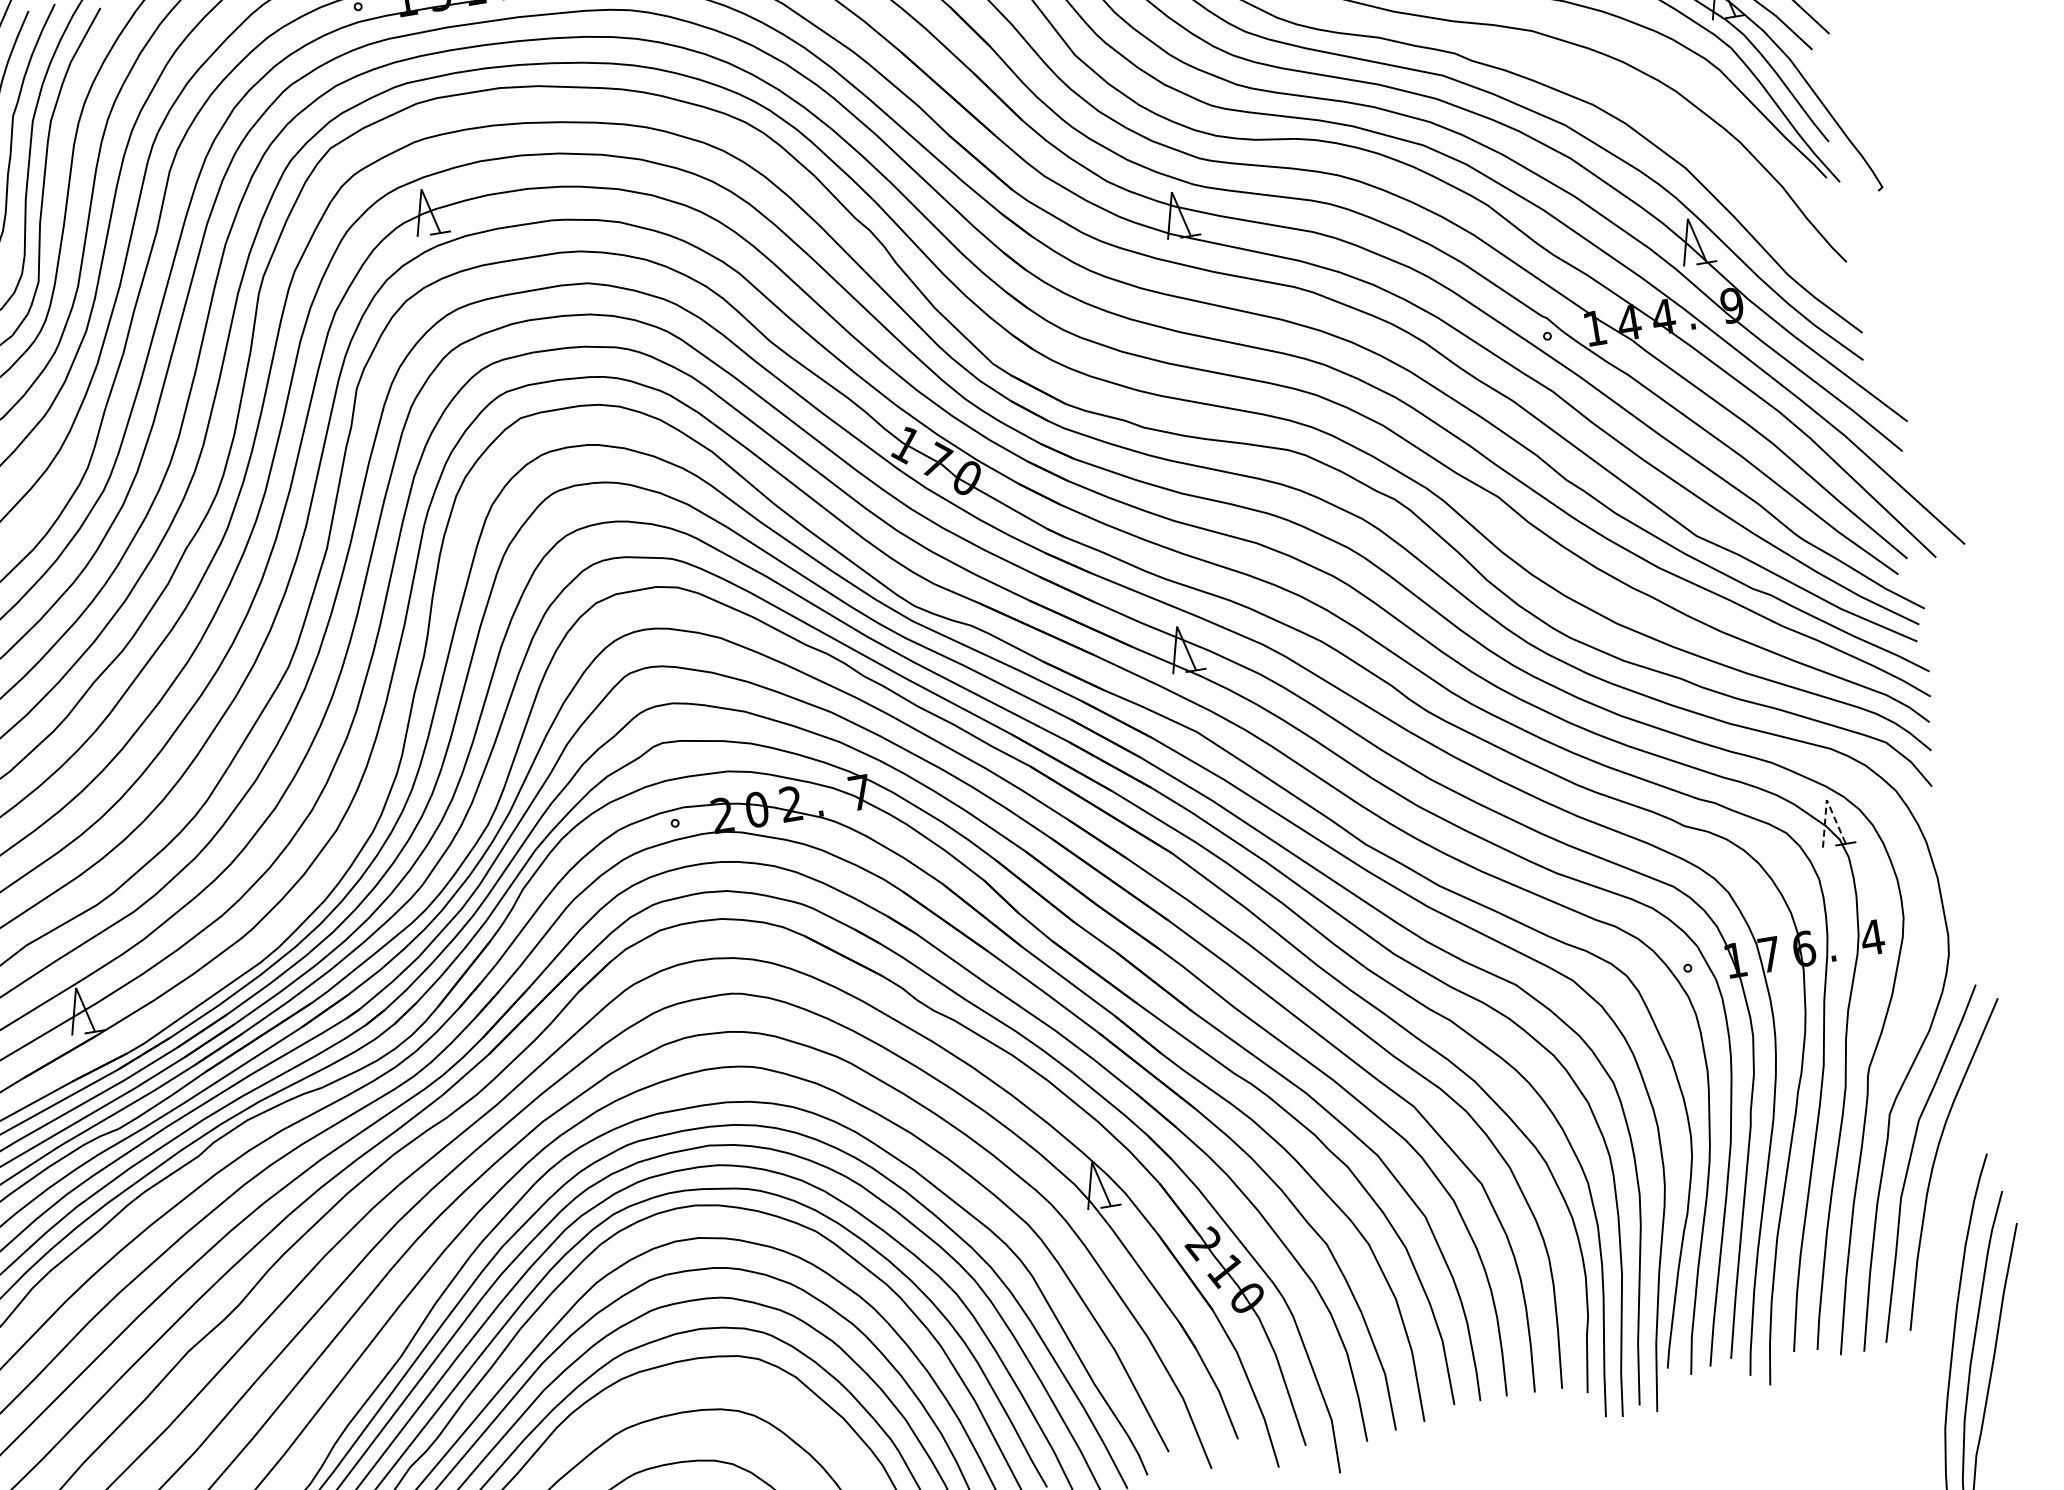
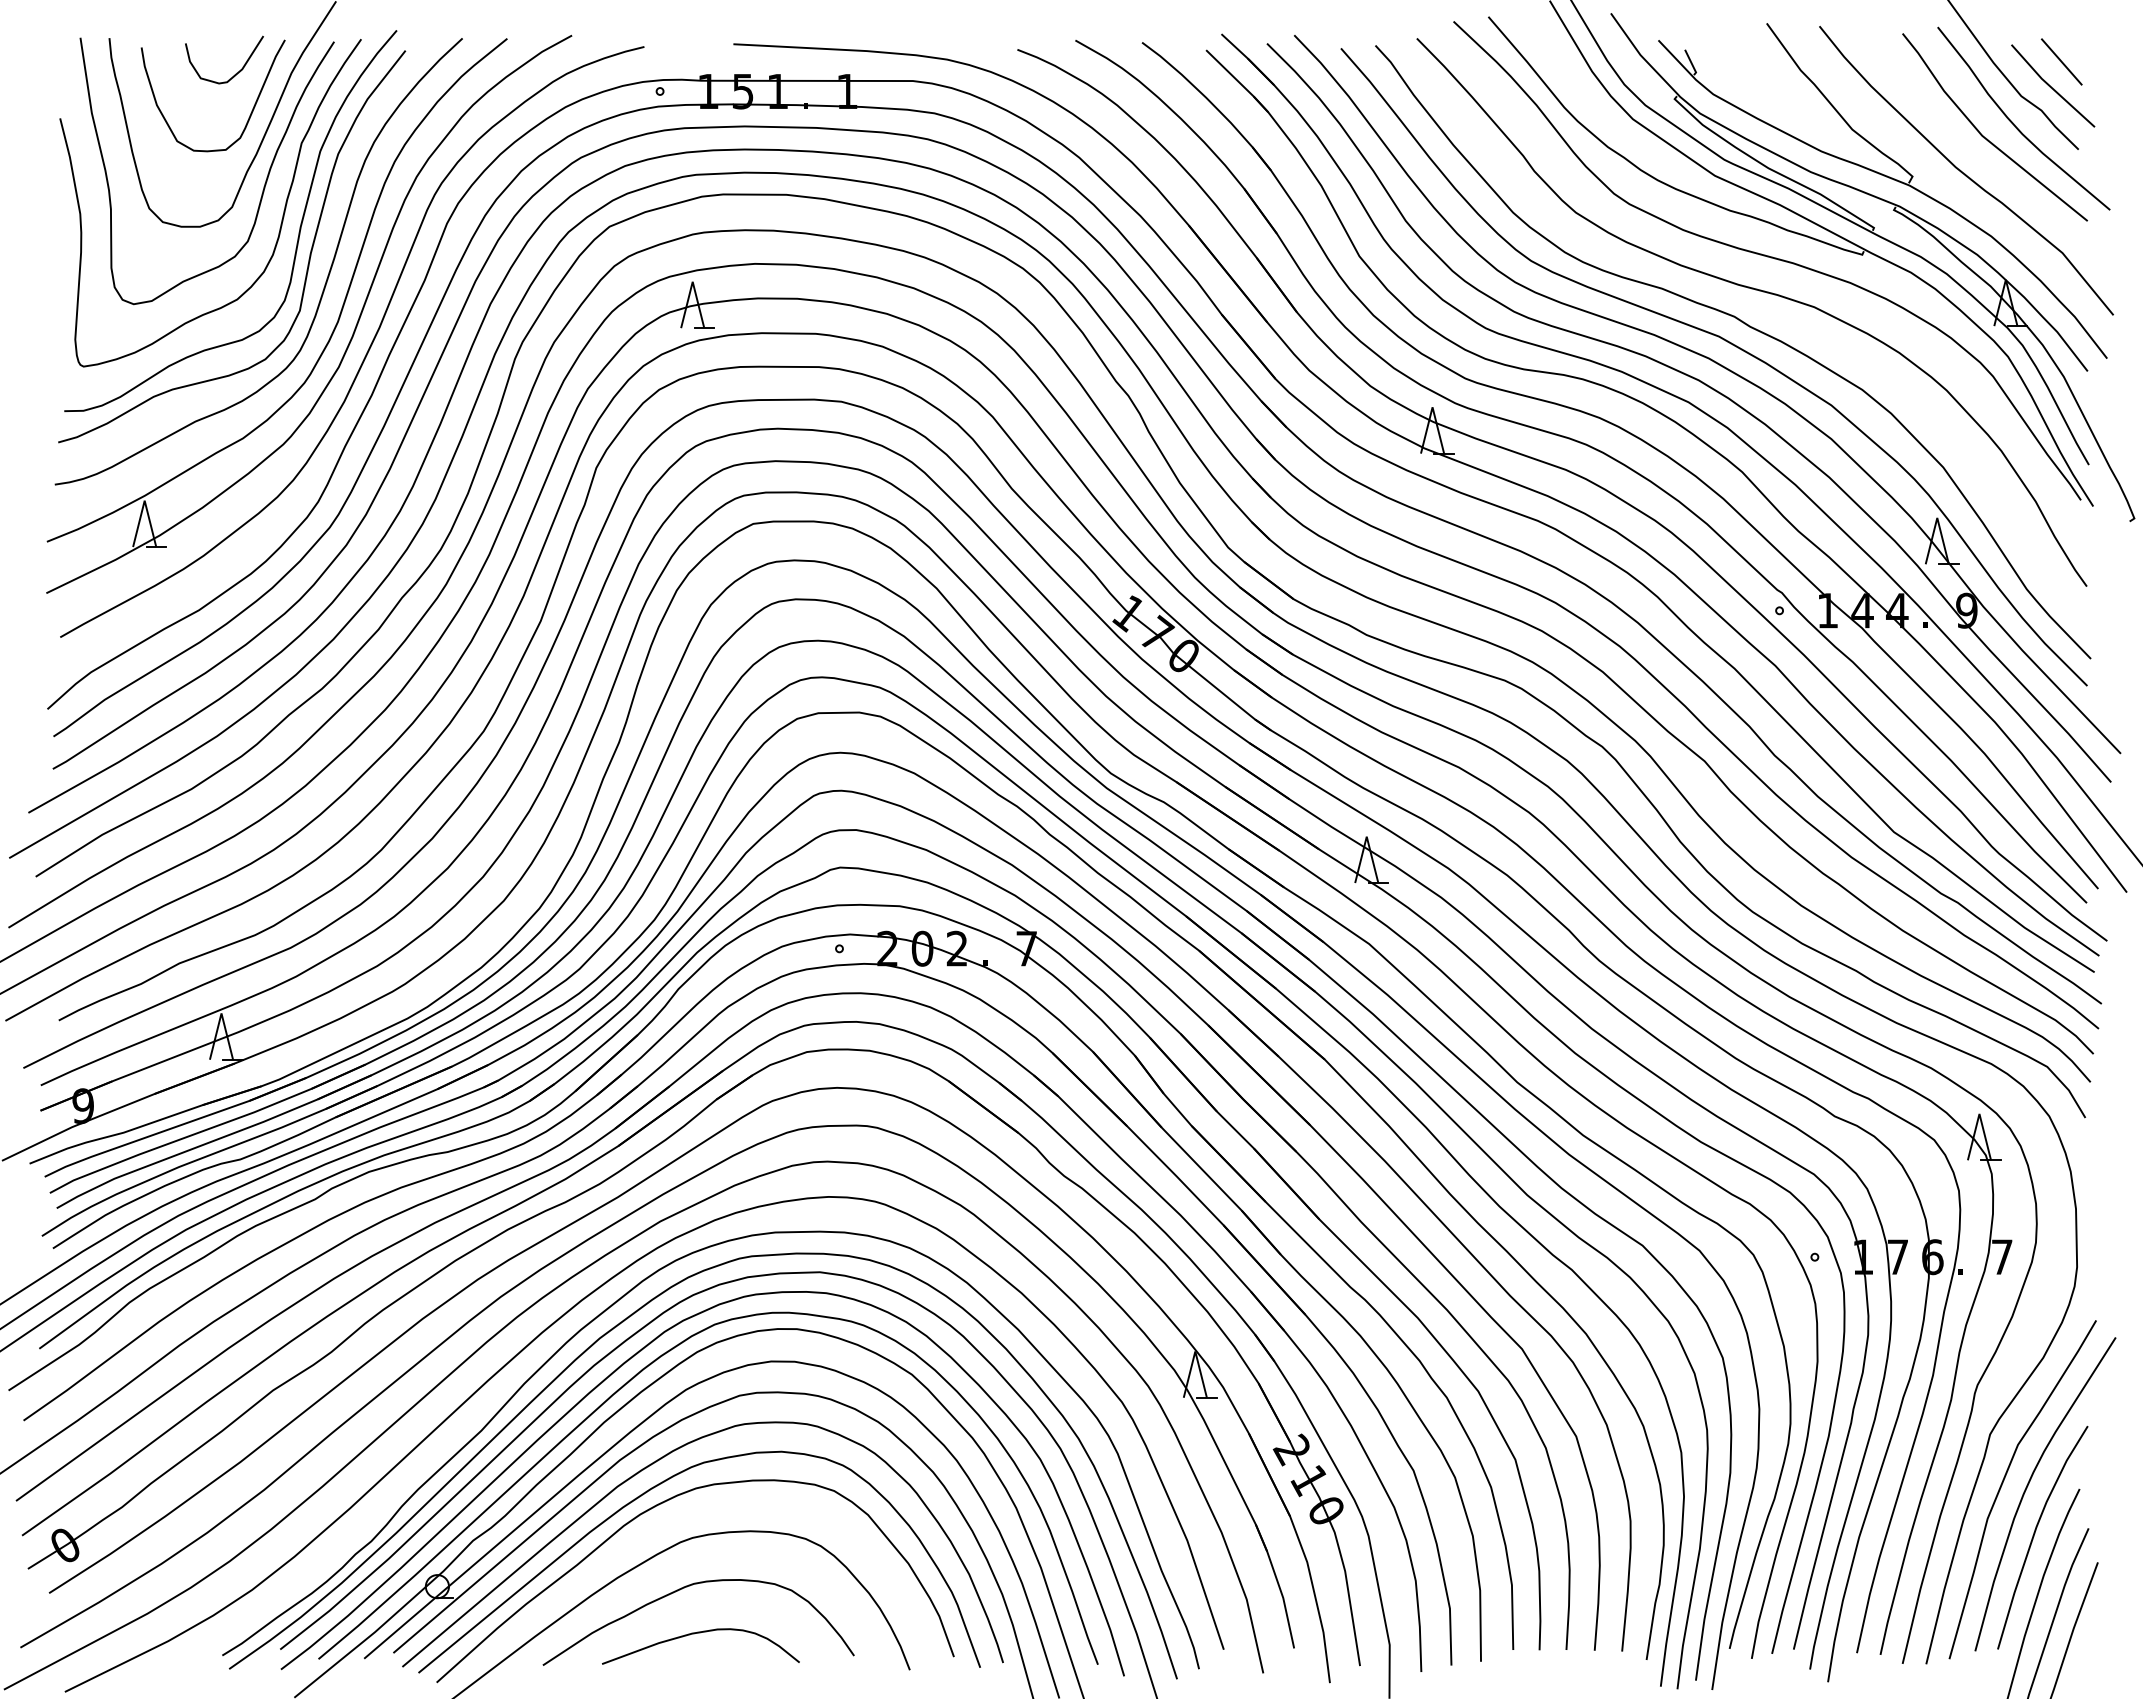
line: (1826, 799) -> (1979, 1113), dashed -> solid
text: (1871, 937) -> (2001, 1256), 4 -> 7
curve: (1950, 1204) -> (2035, 1533), added

